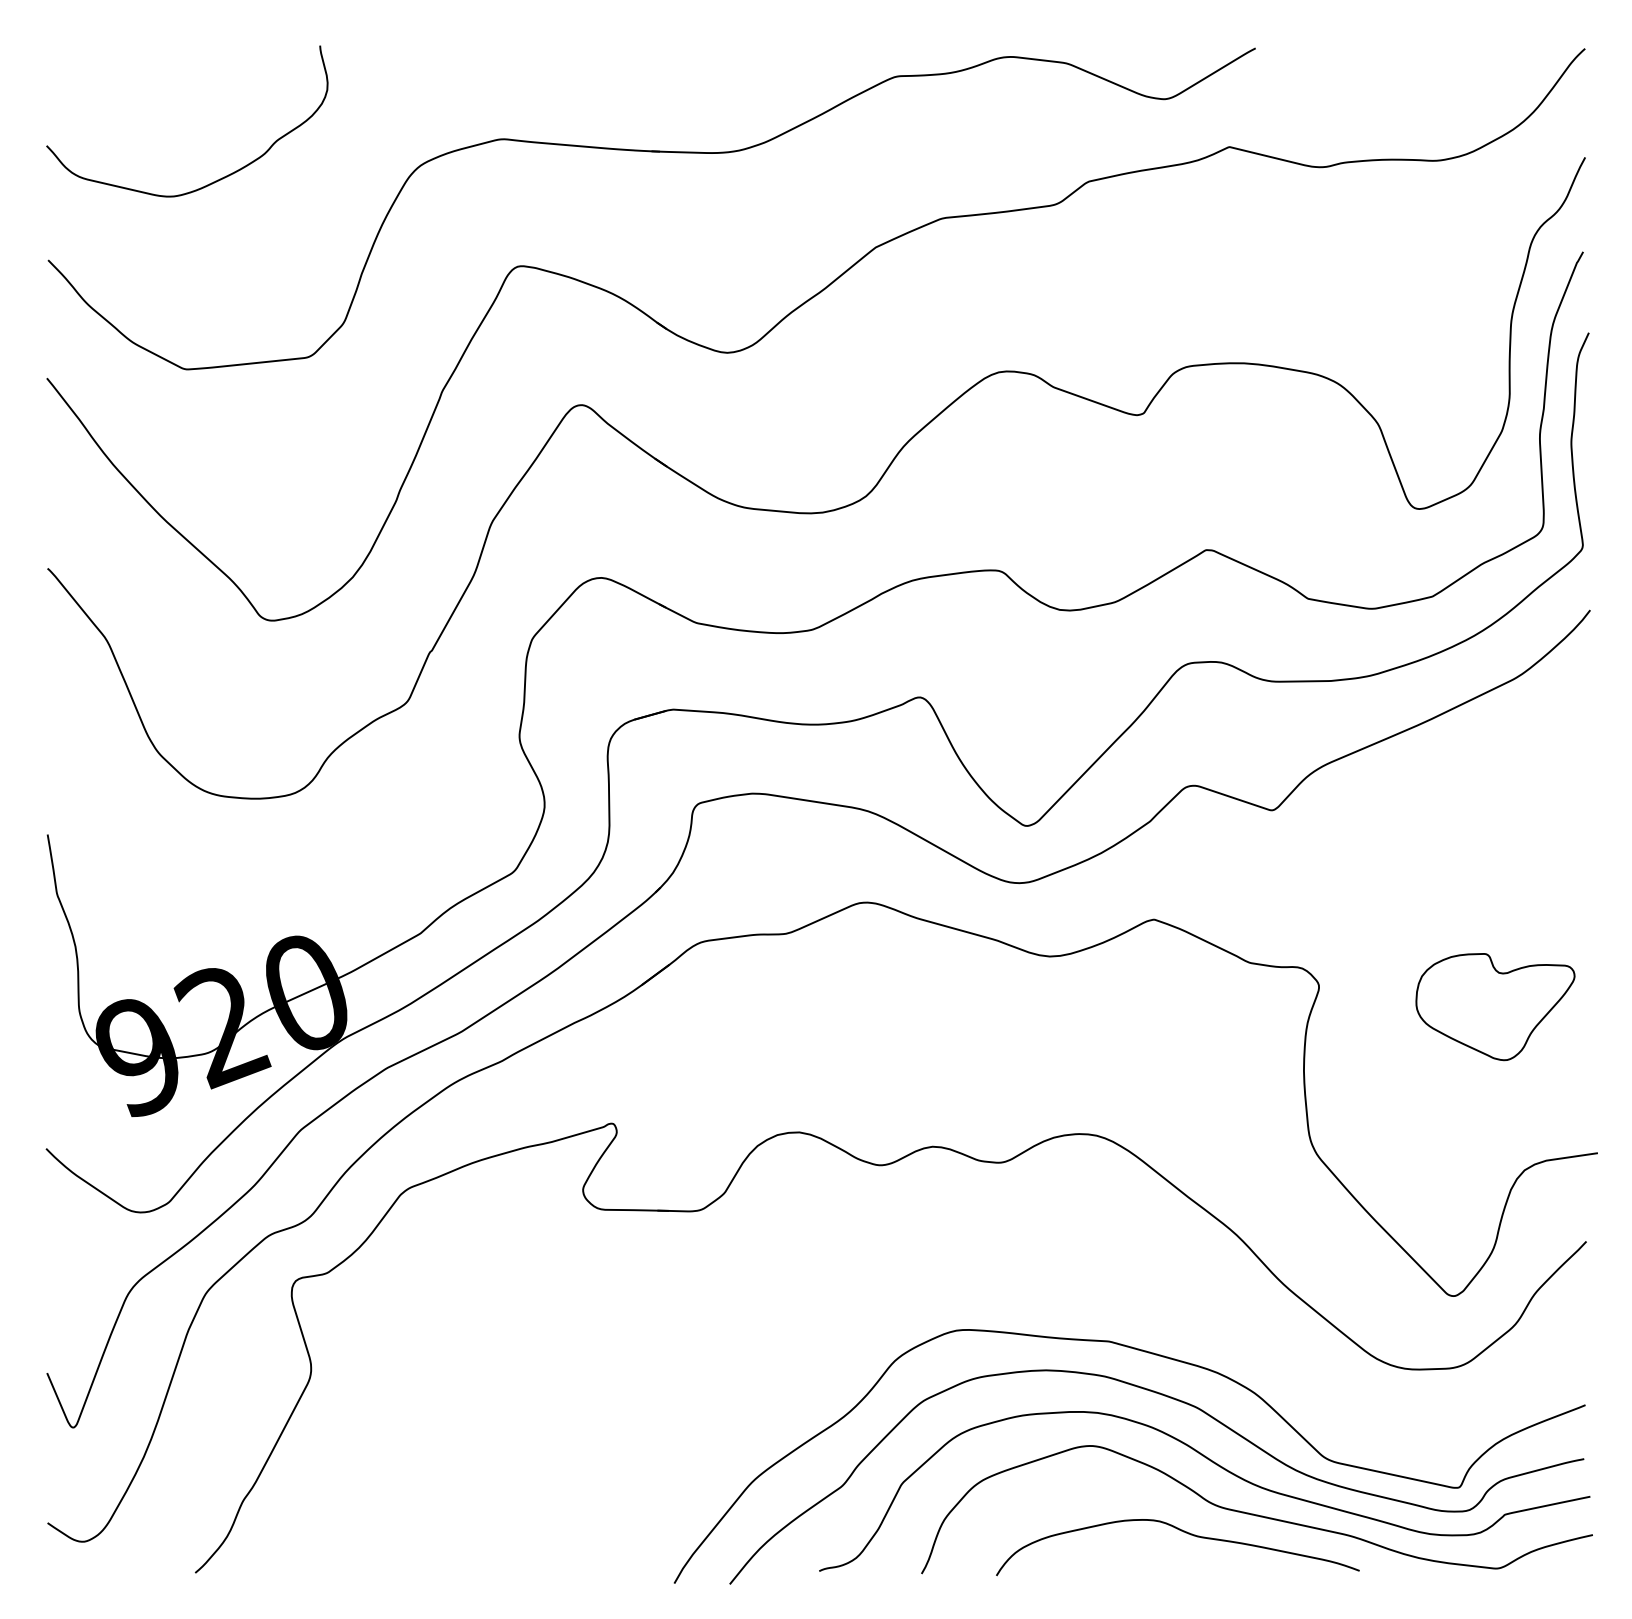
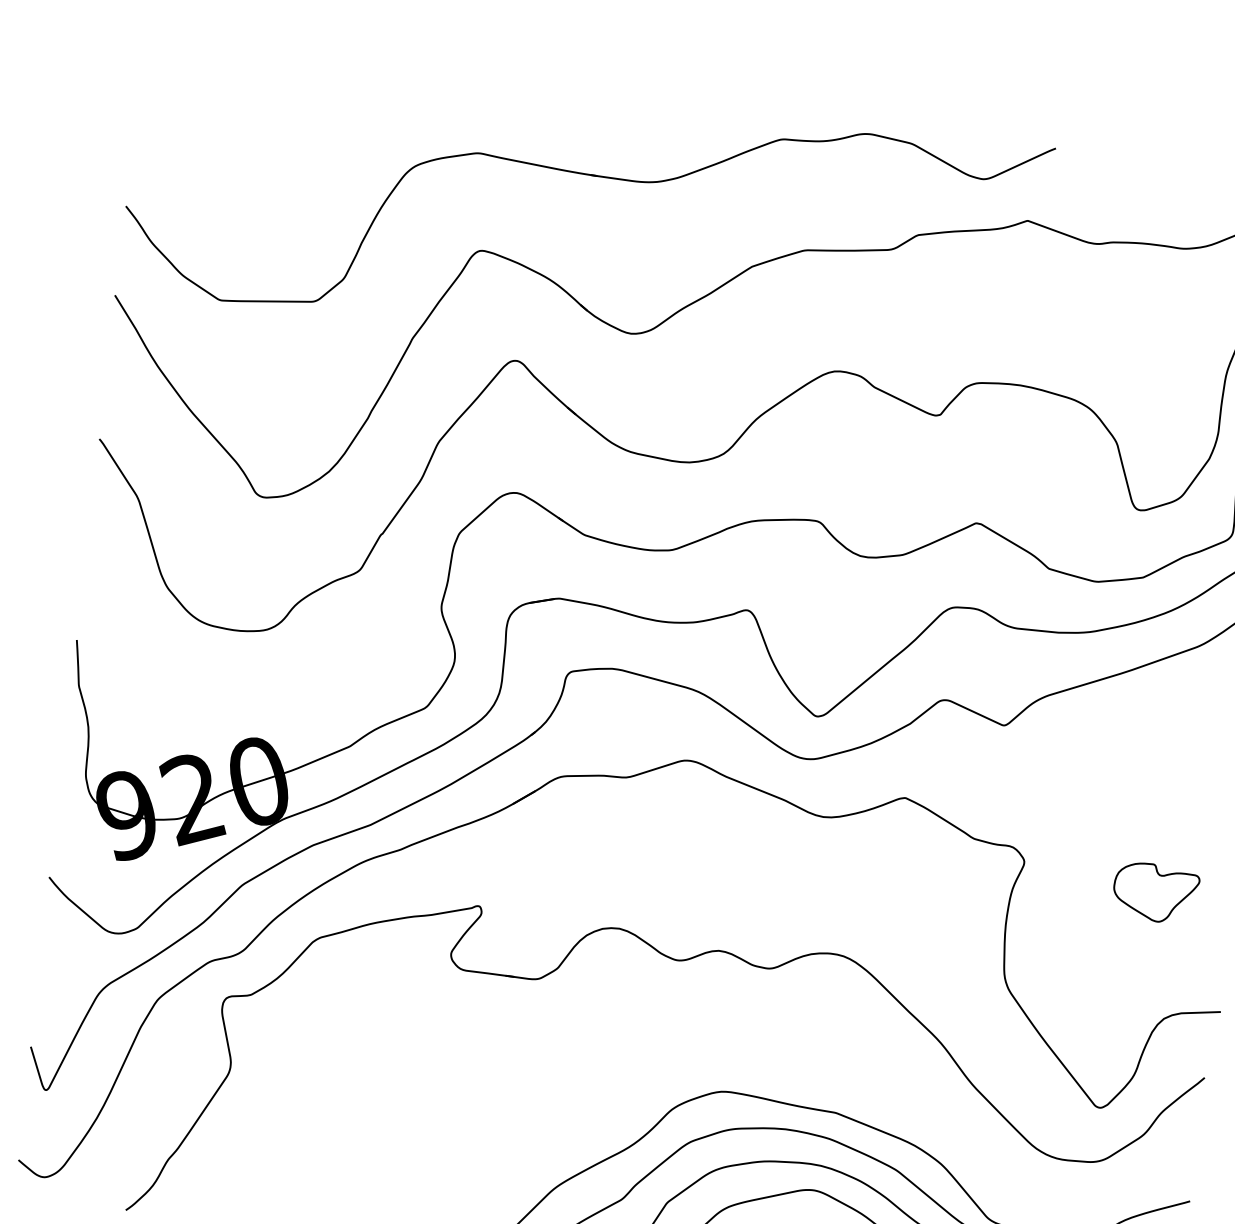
curve: (217, 179) -> (260, 159), removed
part: (1495, 1007) -> (1155, 893), size x0.7

